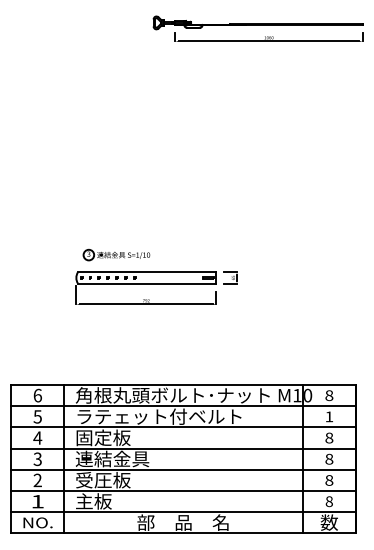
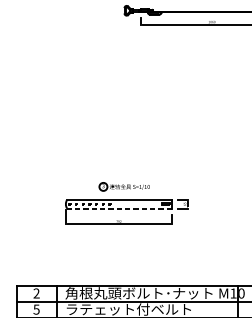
part: (116, 254) -> (124, 186), moved
line: (146, 283) -> (119, 208), solid -> dashed
text: (37, 395) -> (36, 293), 6 -> 2

